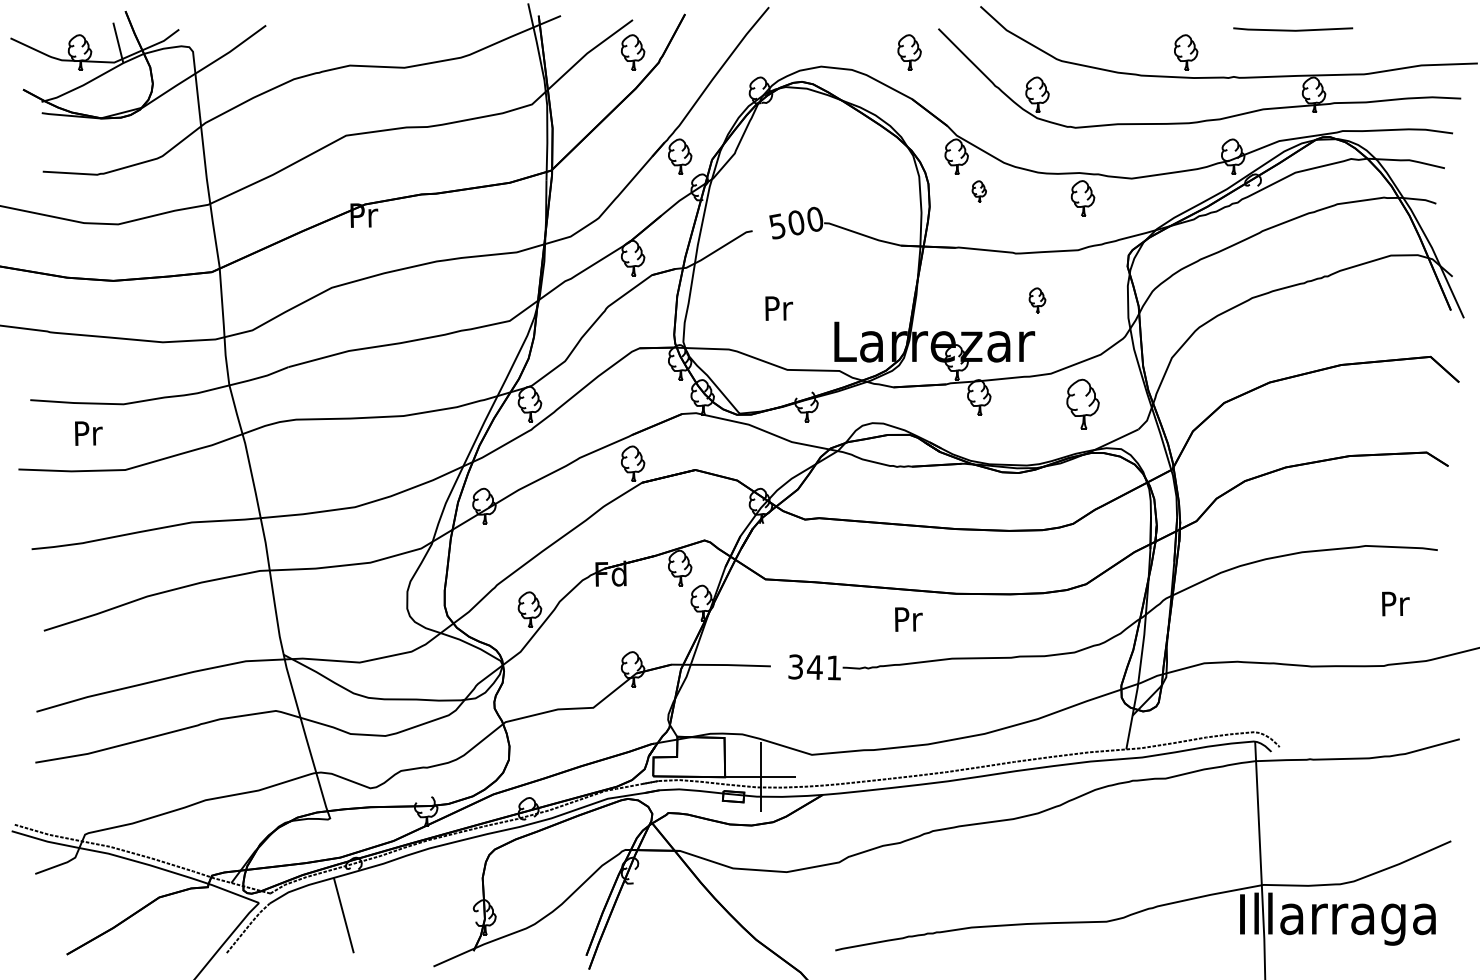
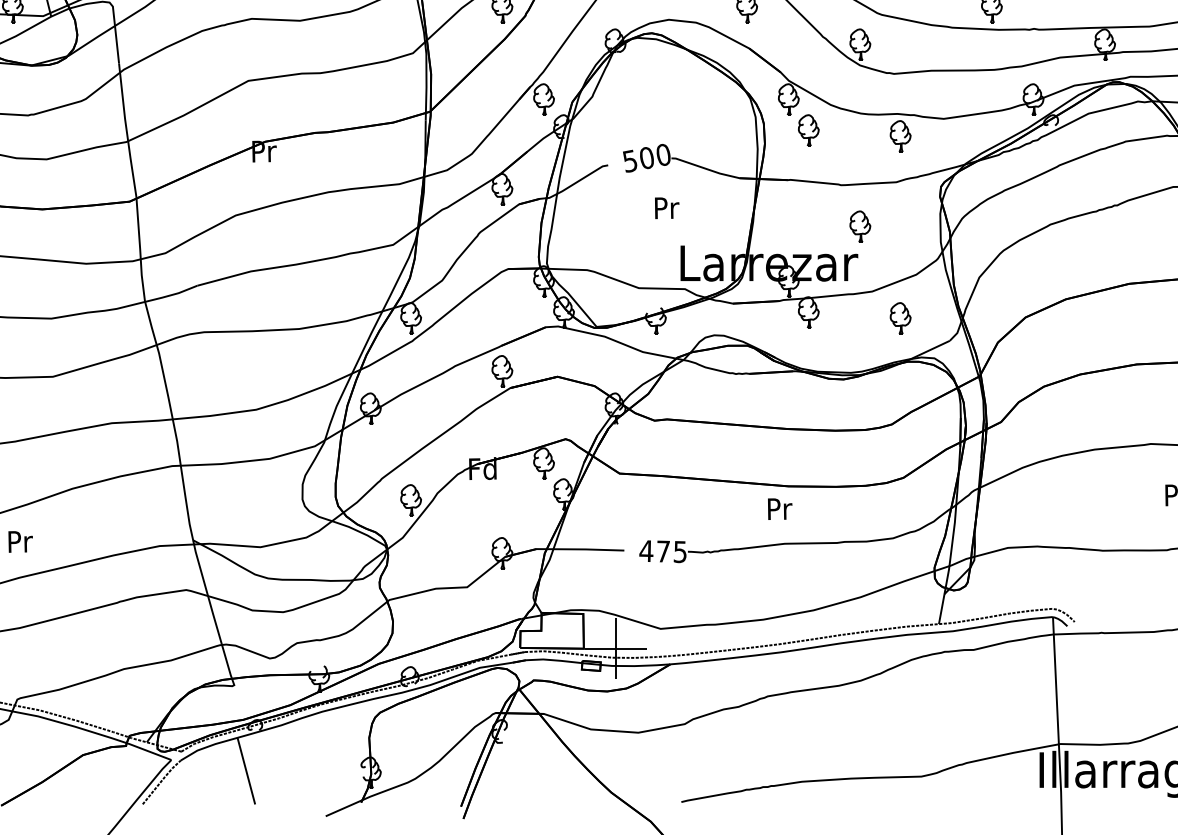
part: (979, 191) -> (809, 130), size x1.67
part: (1037, 300) -> (860, 226), size x1.43
text: (778, 308) -> (666, 208), moved
part: (1082, 403) -> (900, 317), size x0.71
text: (88, 433) -> (20, 541), moved
text: (908, 619) -> (779, 509), moved
text: (814, 667) -> (662, 551), 341 -> 475

